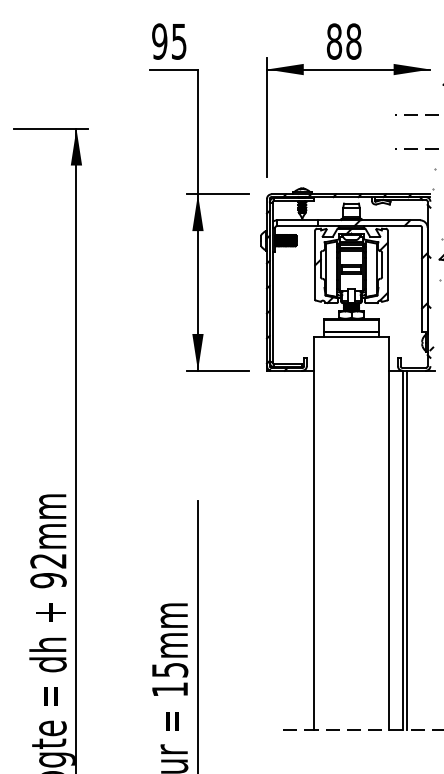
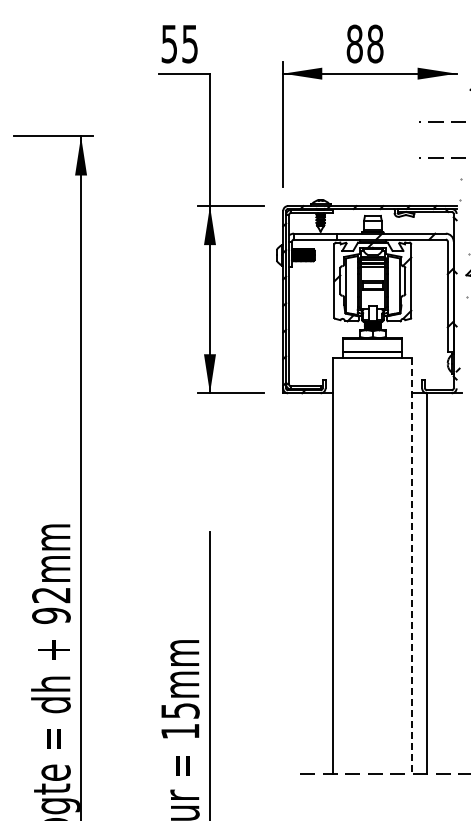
text: (159, 41) -> (169, 43), 95 -> 55
line: (388, 534) -> (412, 566), solid -> dashed
line: (407, 550) -> (432, 583), removed

